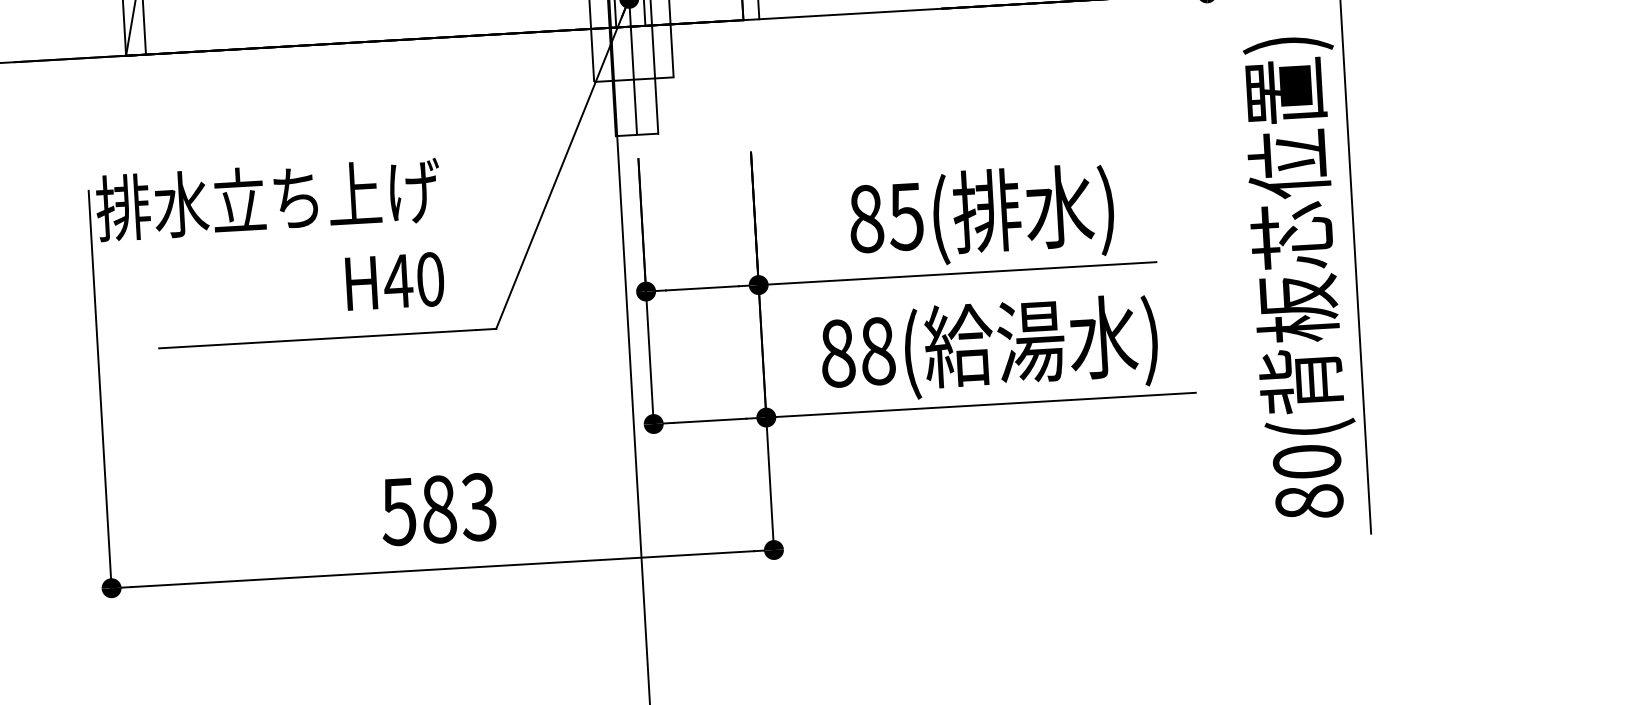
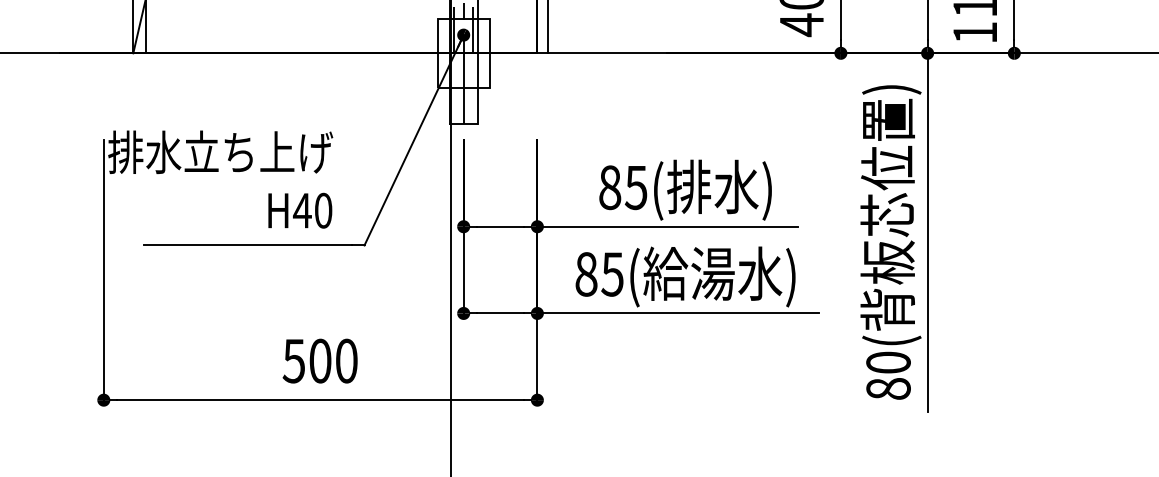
text: (877, 351) -> (612, 274), 88( -> 85(
text: (458, 507) -> (333, 360), 583 -> 500

